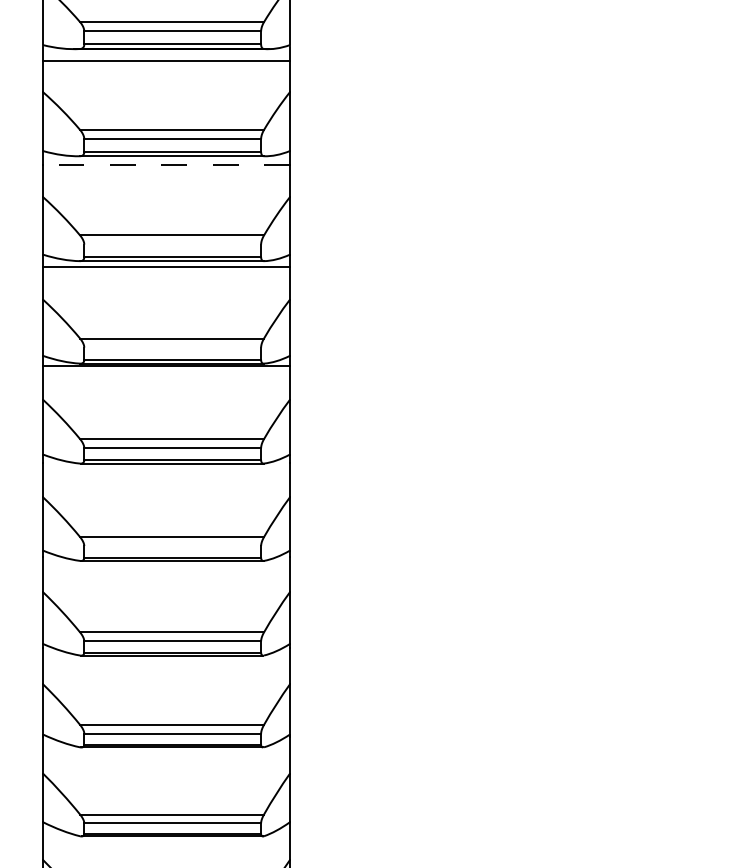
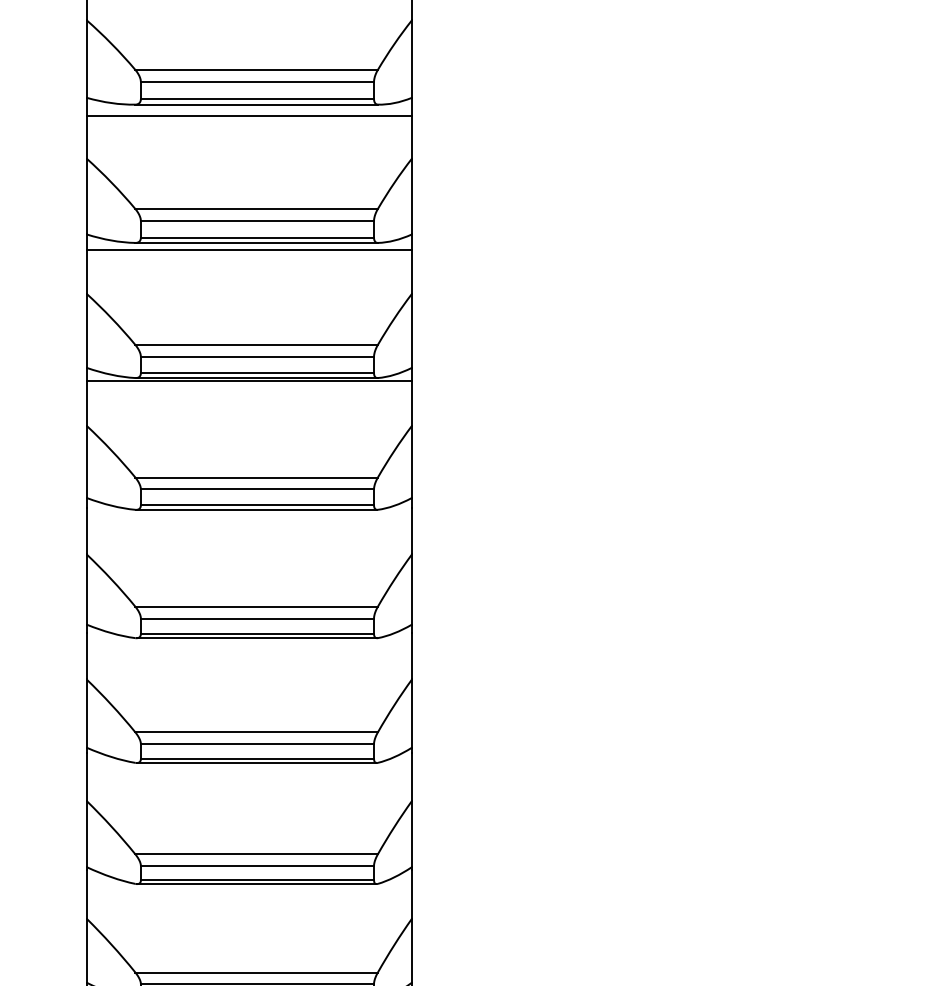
line: (166, 164) -> (249, 115), dashed -> solid
line: (172, 244) -> (257, 220), added
line: (172, 347) -> (257, 356), added
line: (172, 546) -> (257, 619), added

